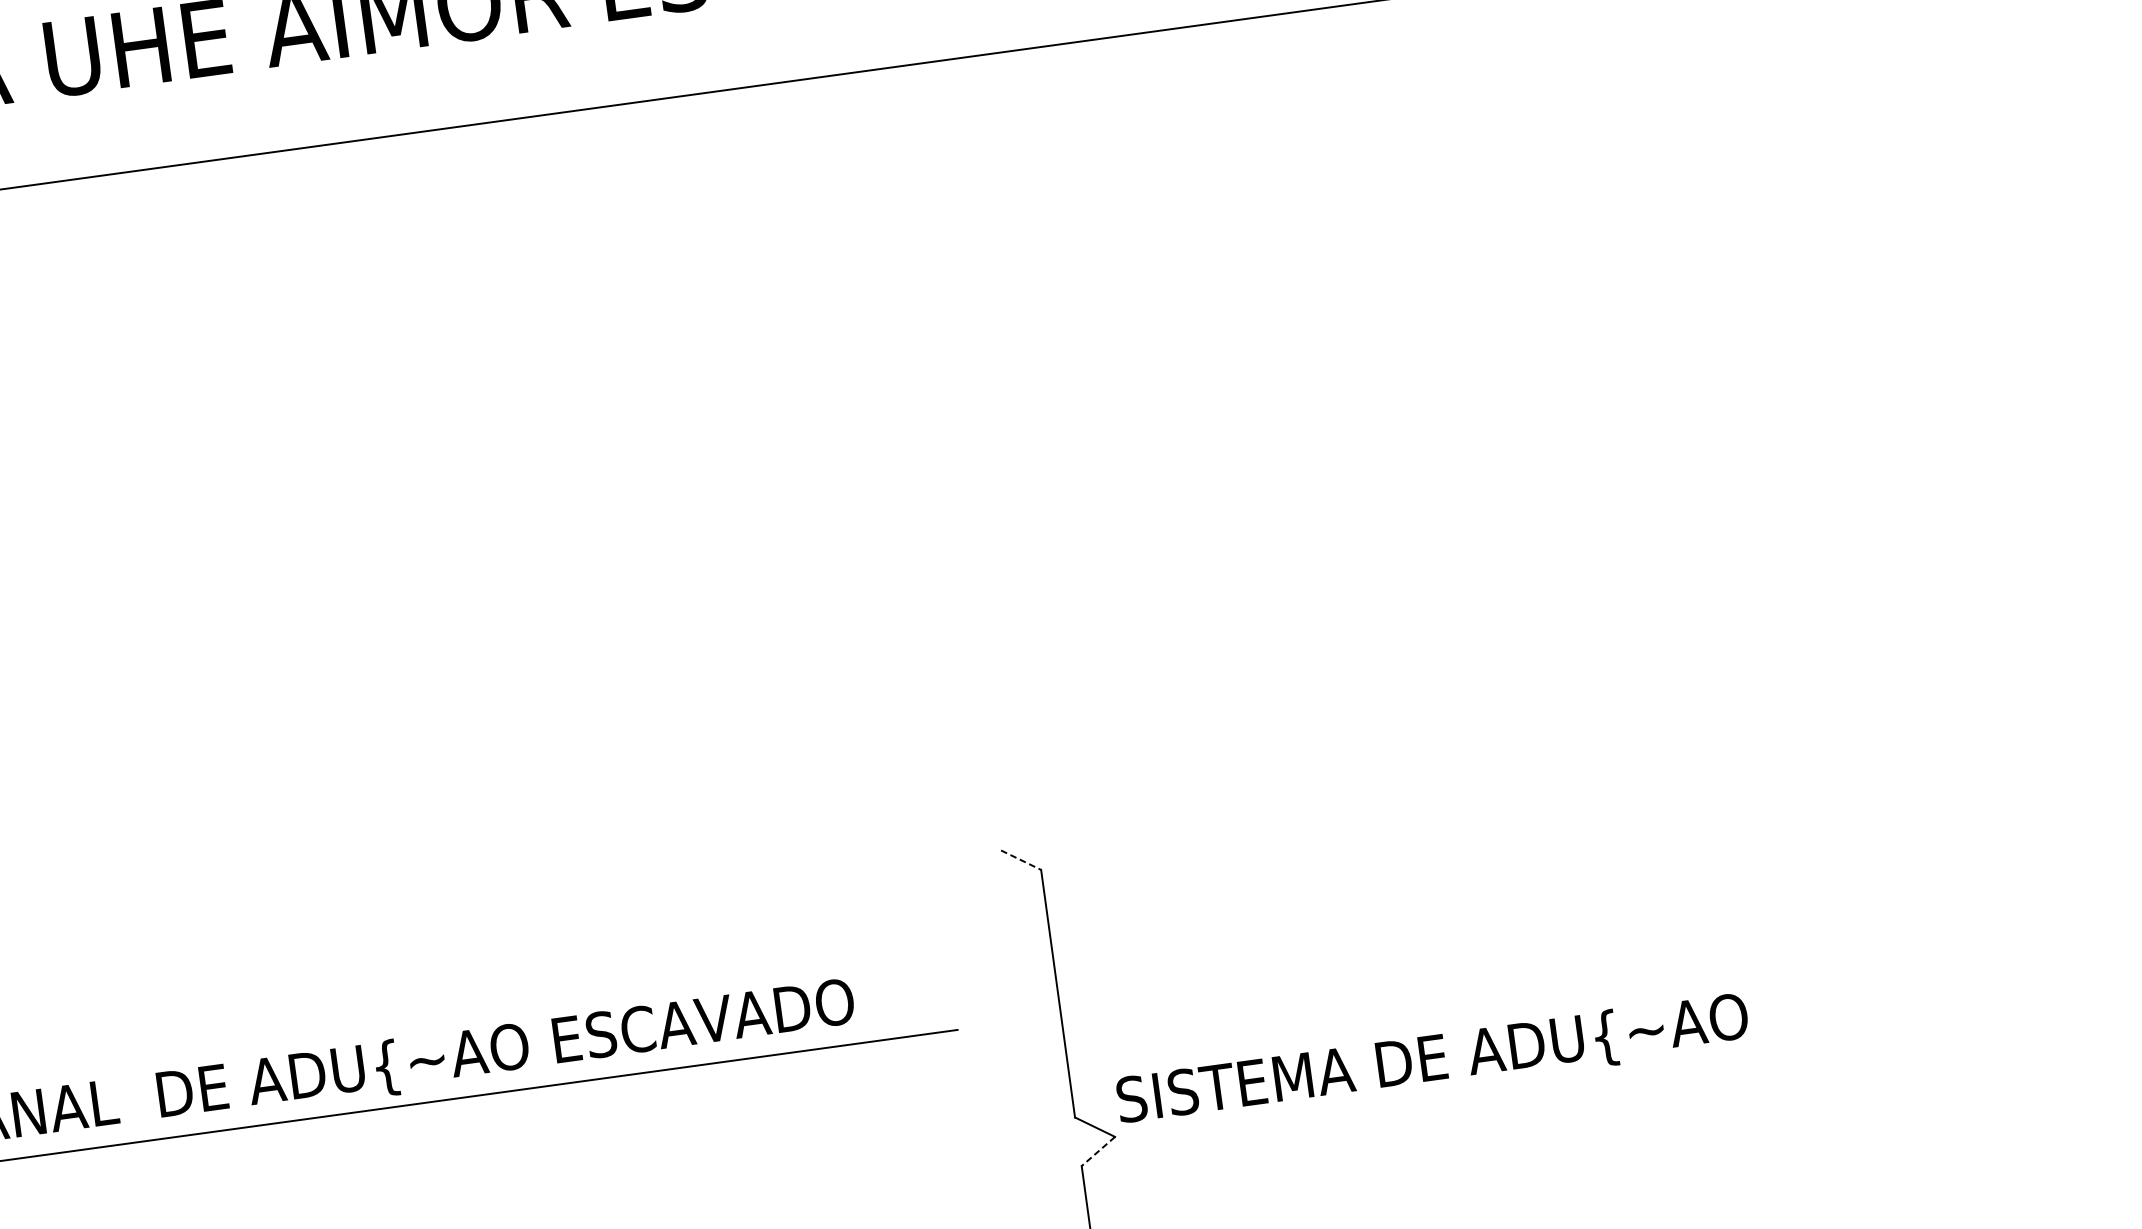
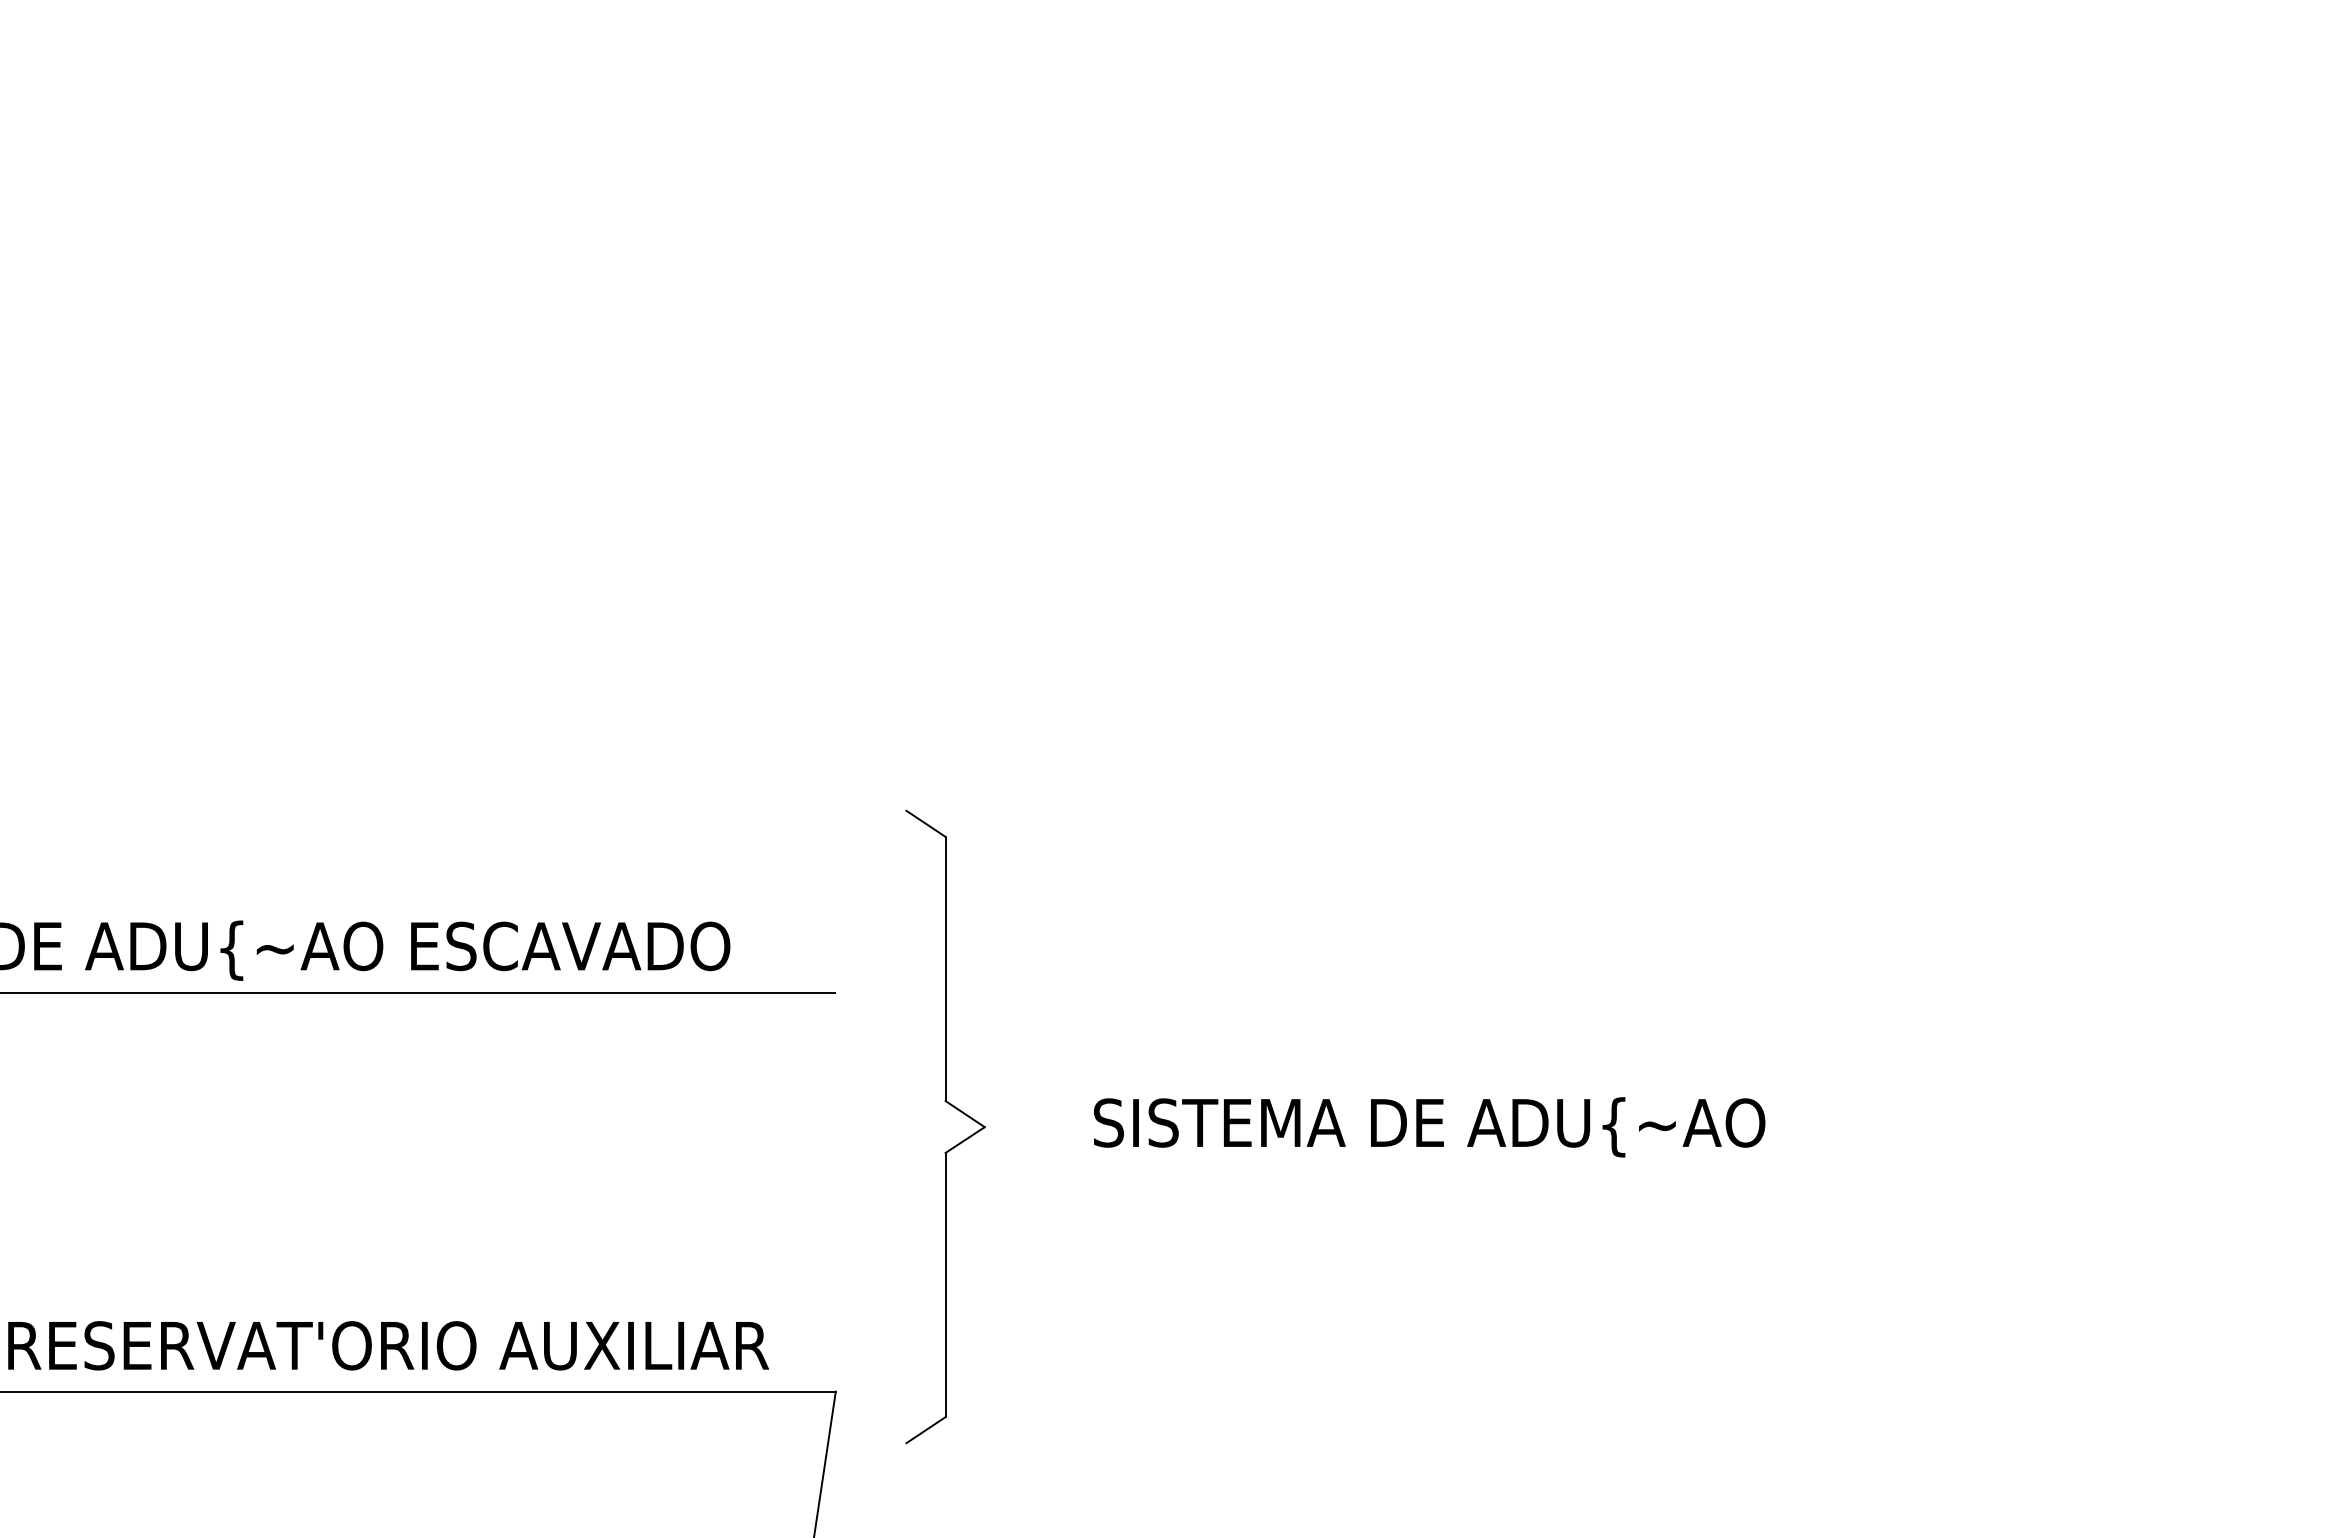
line: (1021, 859) -> (926, 823), dashed -> solid
text: (1433, 1062) -> (1429, 1127), moved
line: (1097, 1152) -> (964, 1140), dashed -> solid

